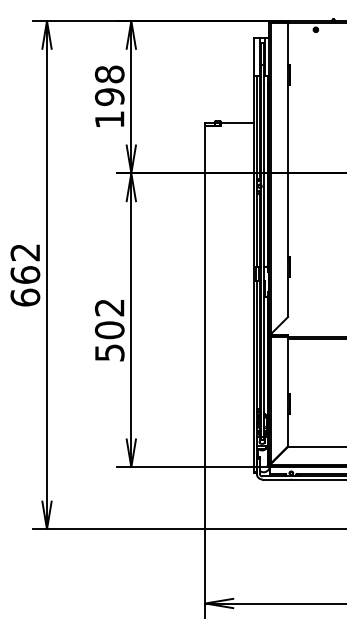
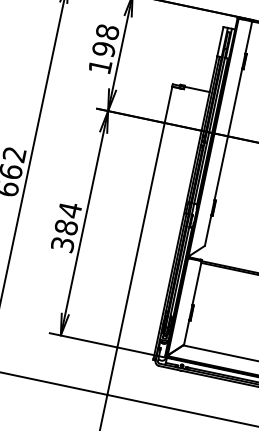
text: (109, 329) -> (66, 226), 502 -> 384

